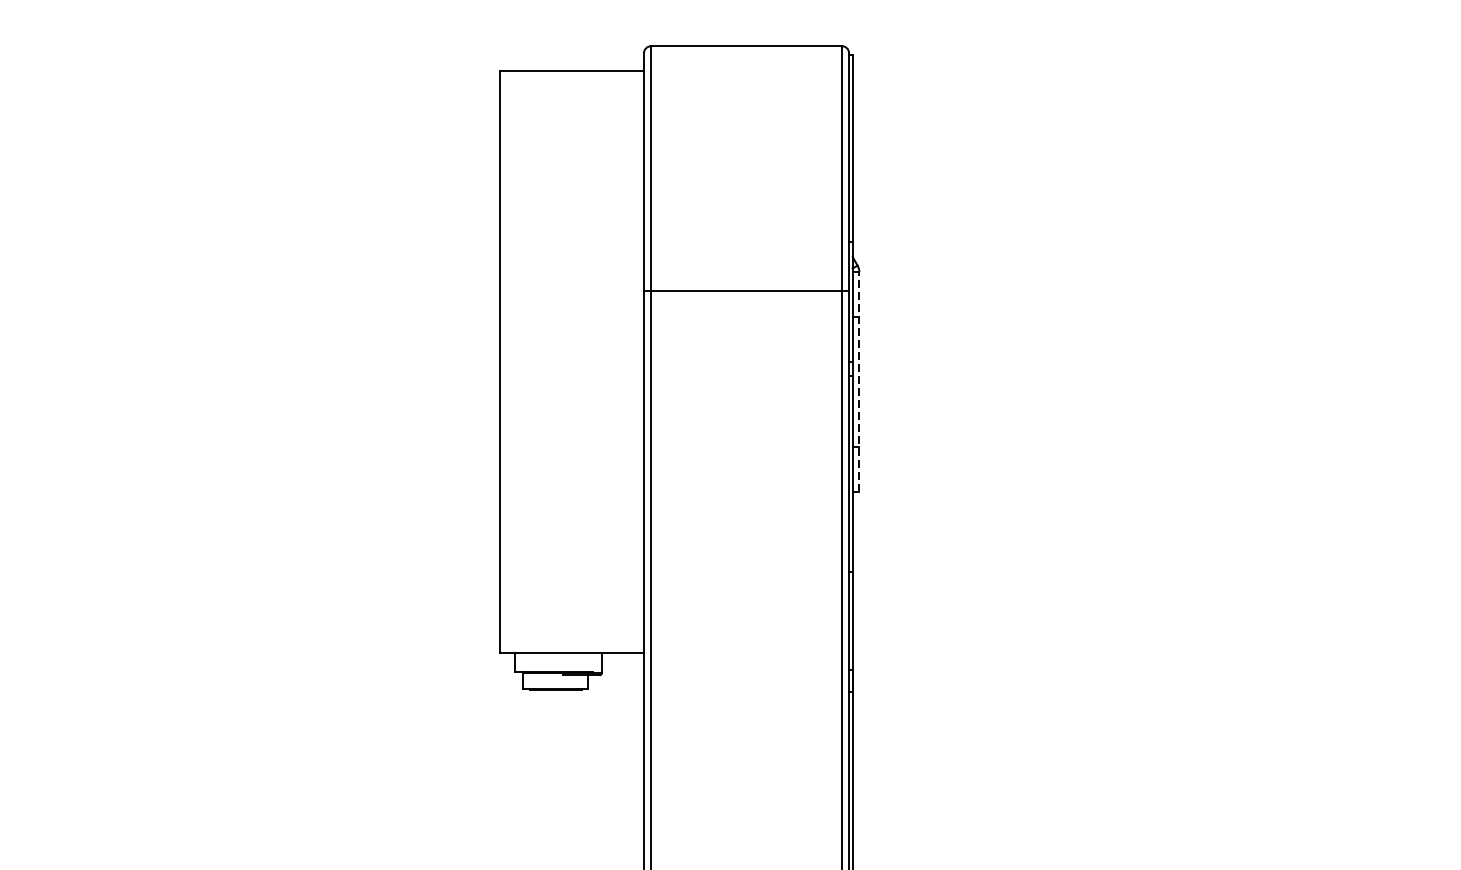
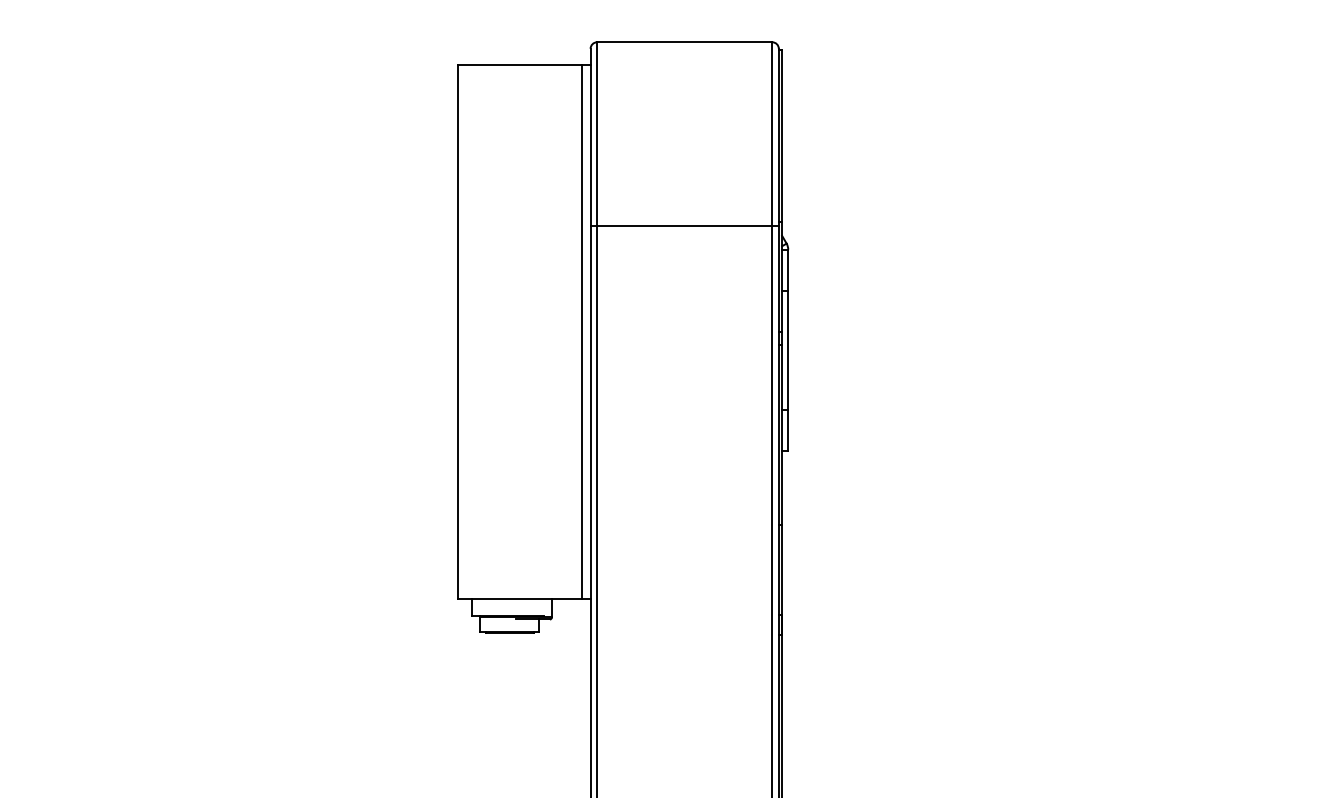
line: (746, 290) -> (684, 226), moved
line: (634, 362) -> (581, 332), added
line: (859, 382) -> (788, 350), dashed -> solid

